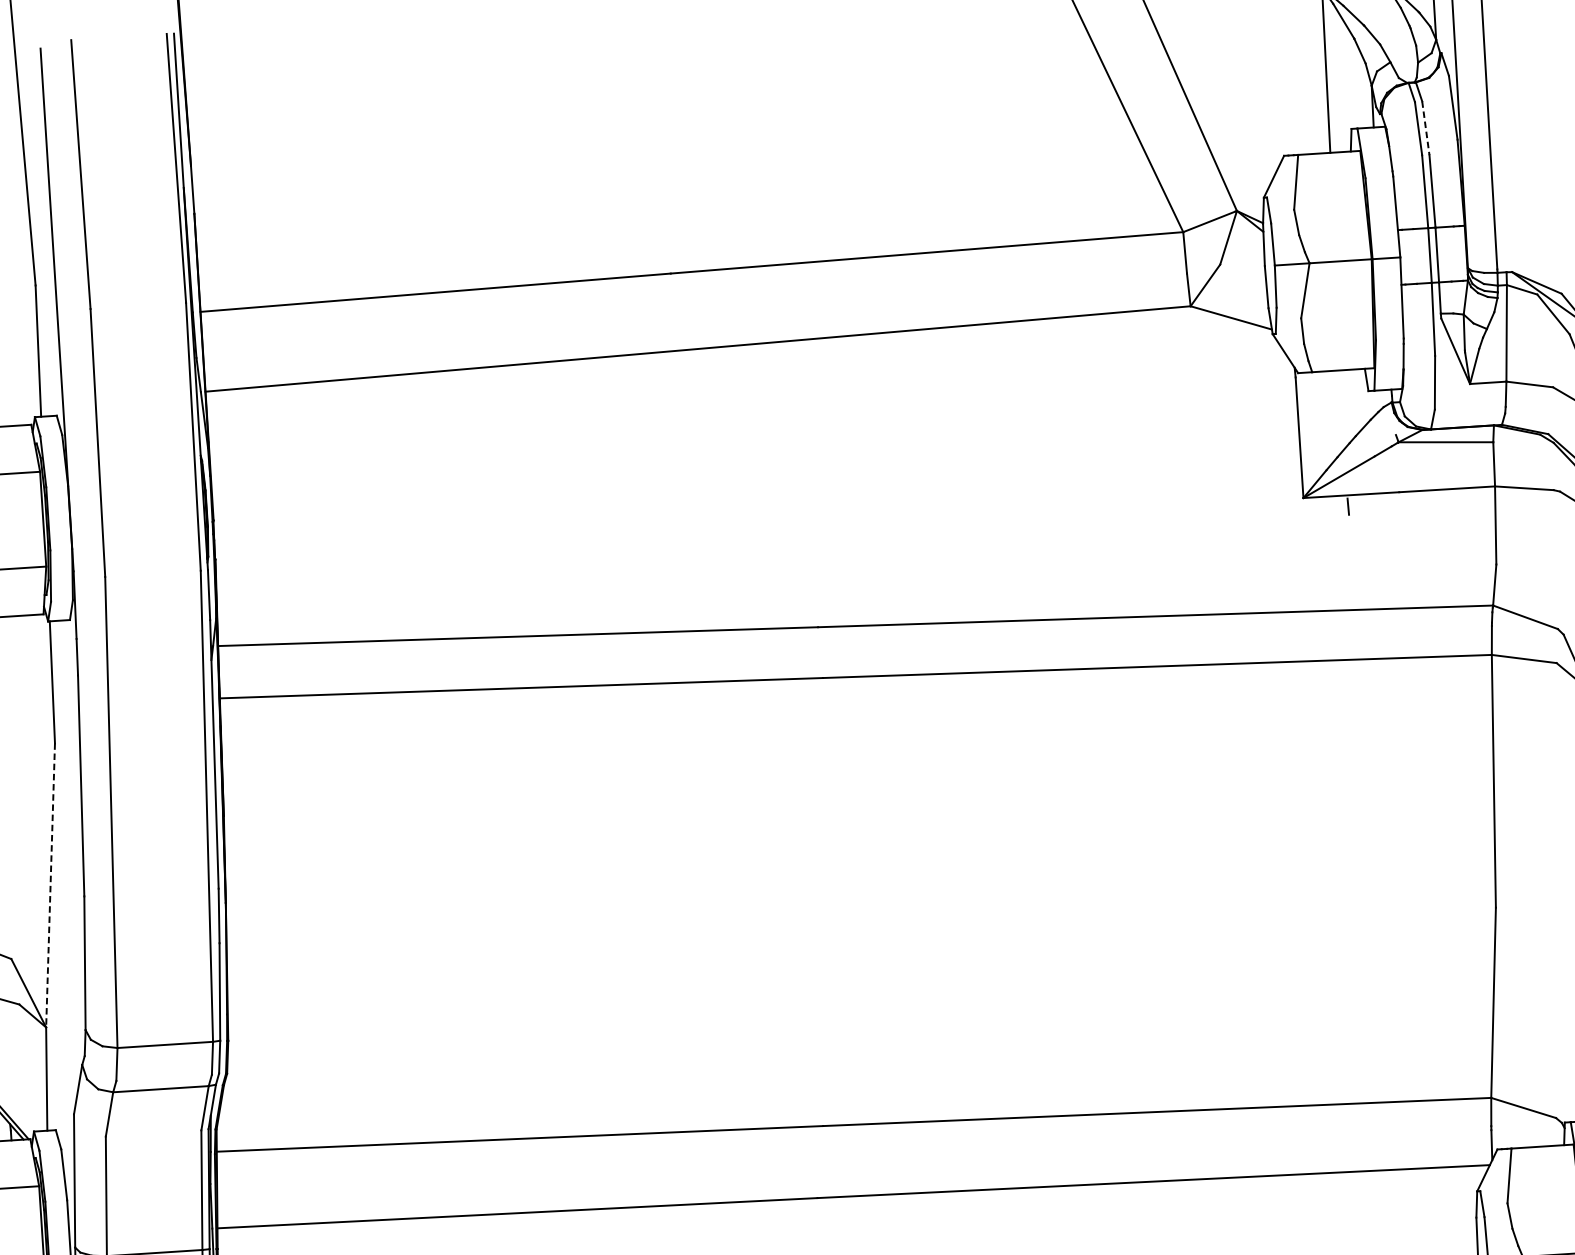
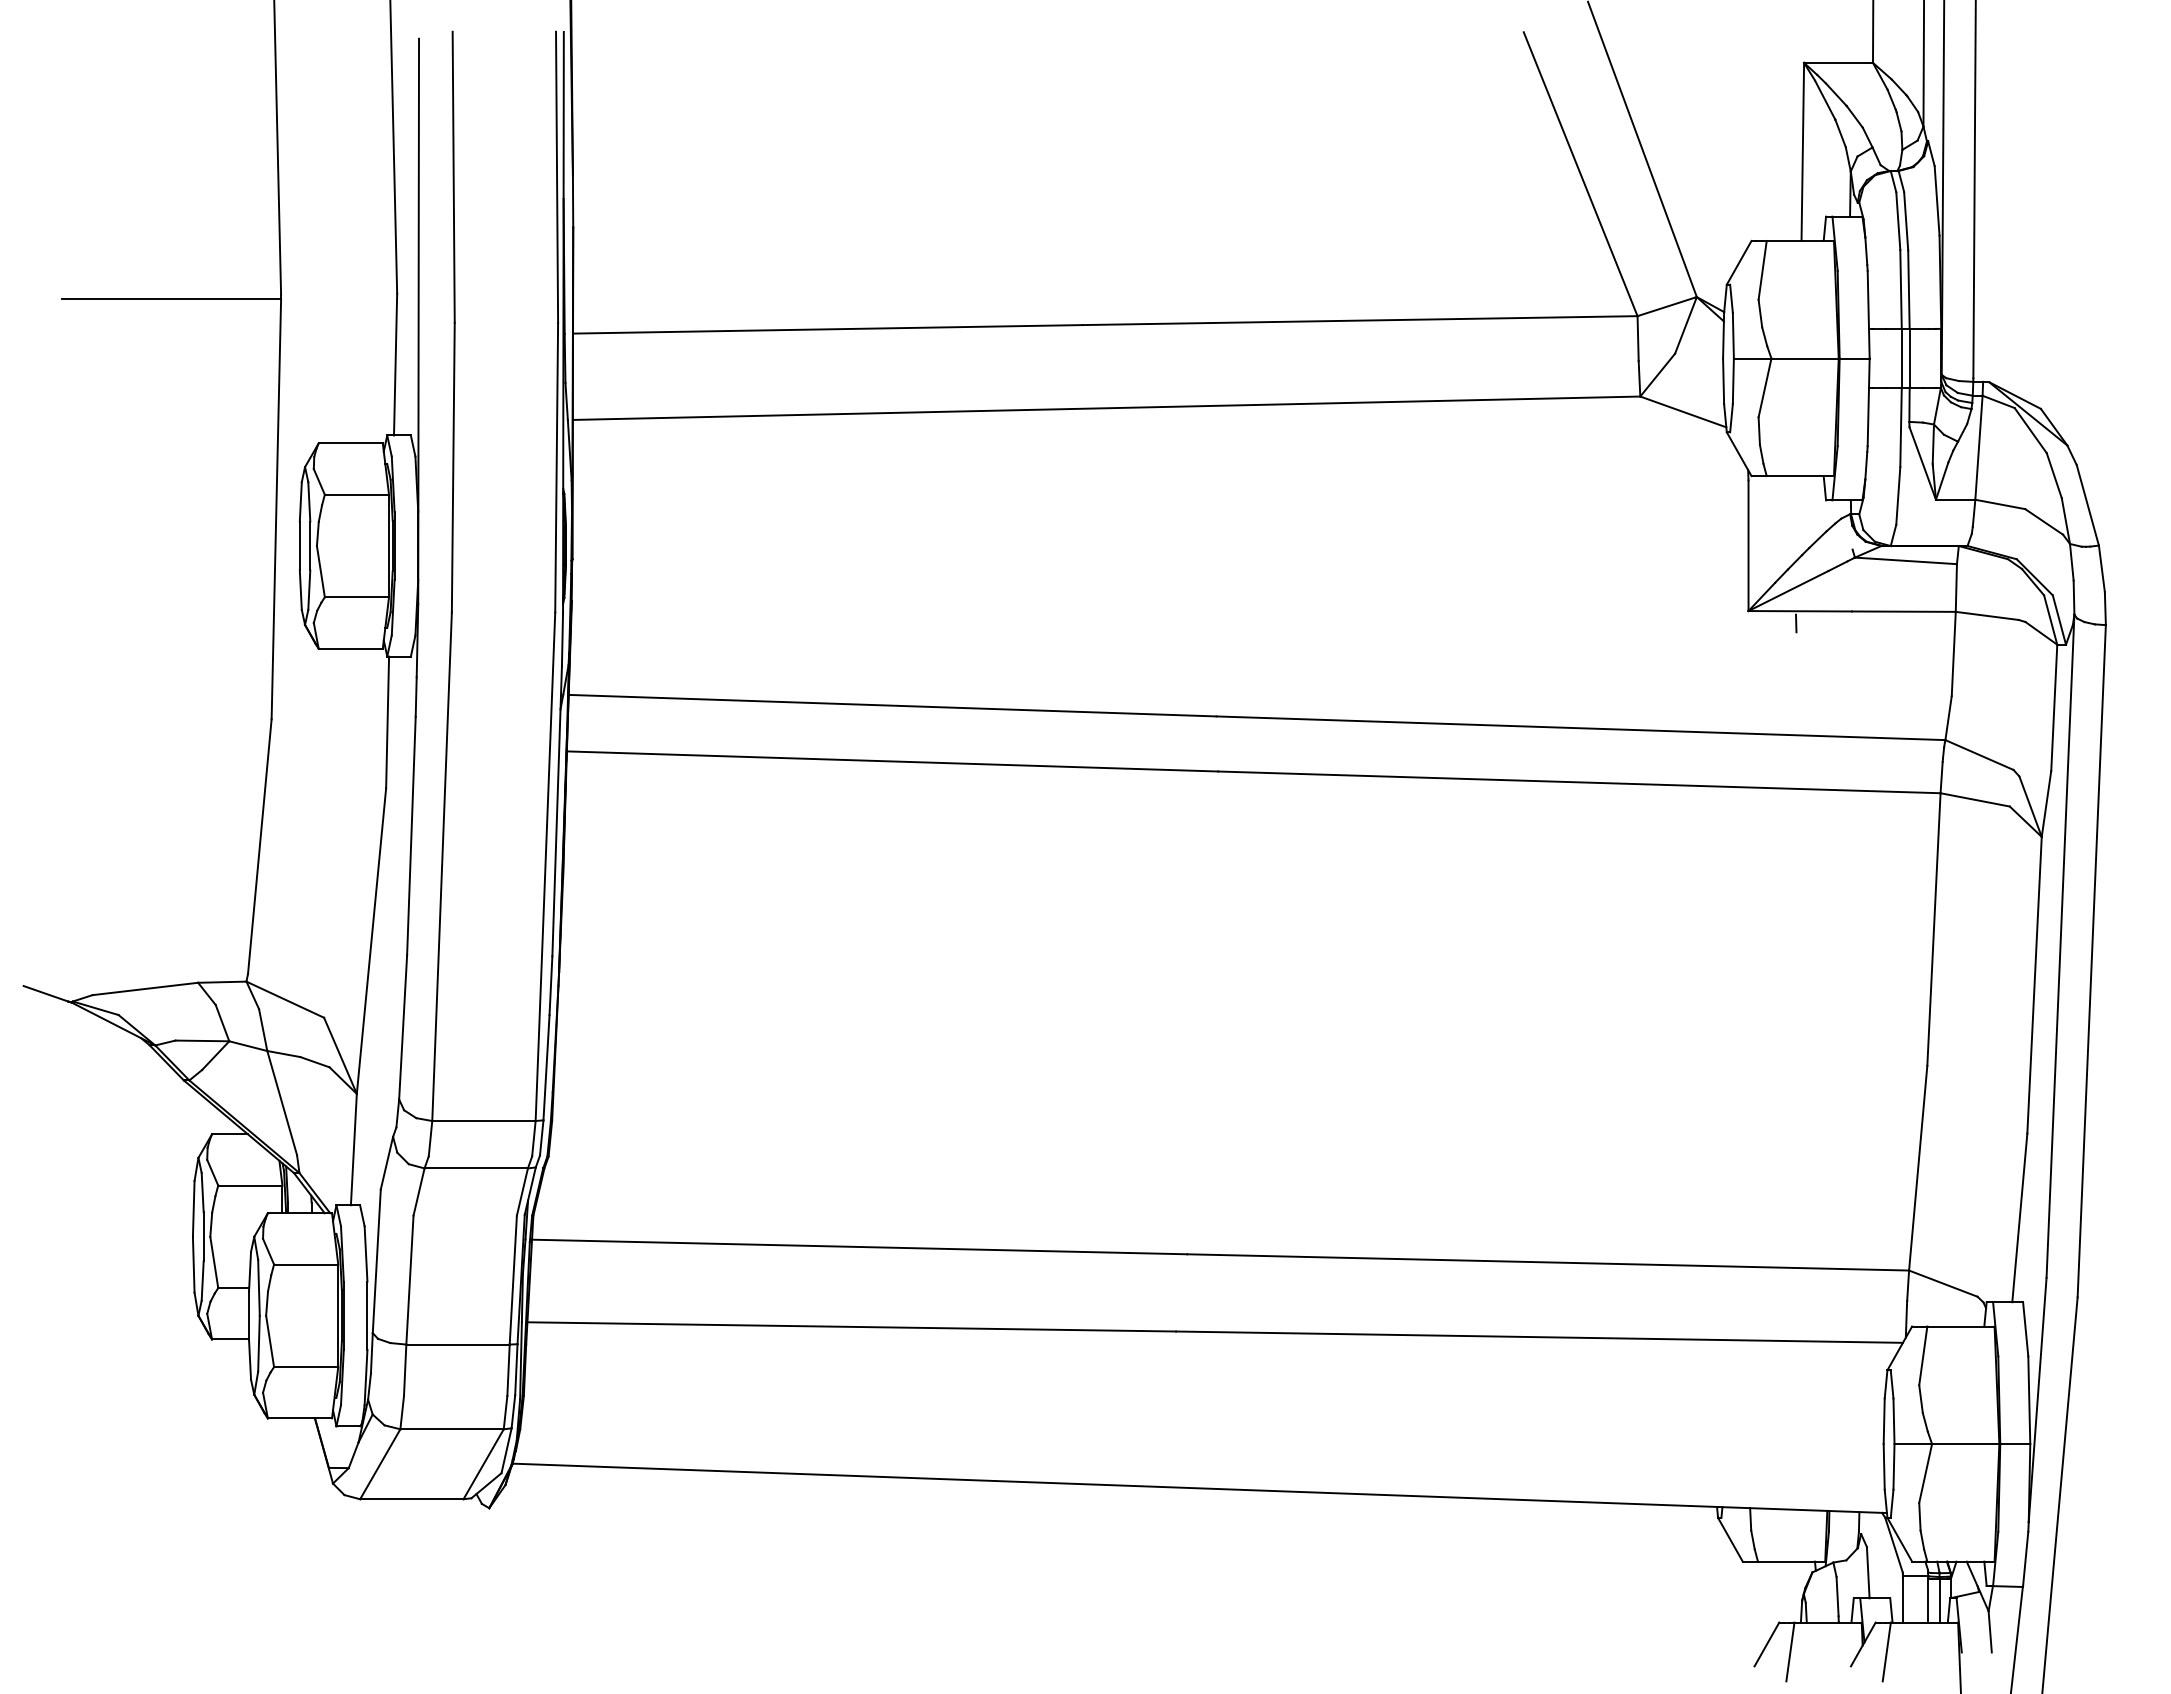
line: (1426, 128) -> (1906, 221), dashed -> solid
line: (50, 885) -> (371, 941), dashed -> solid

